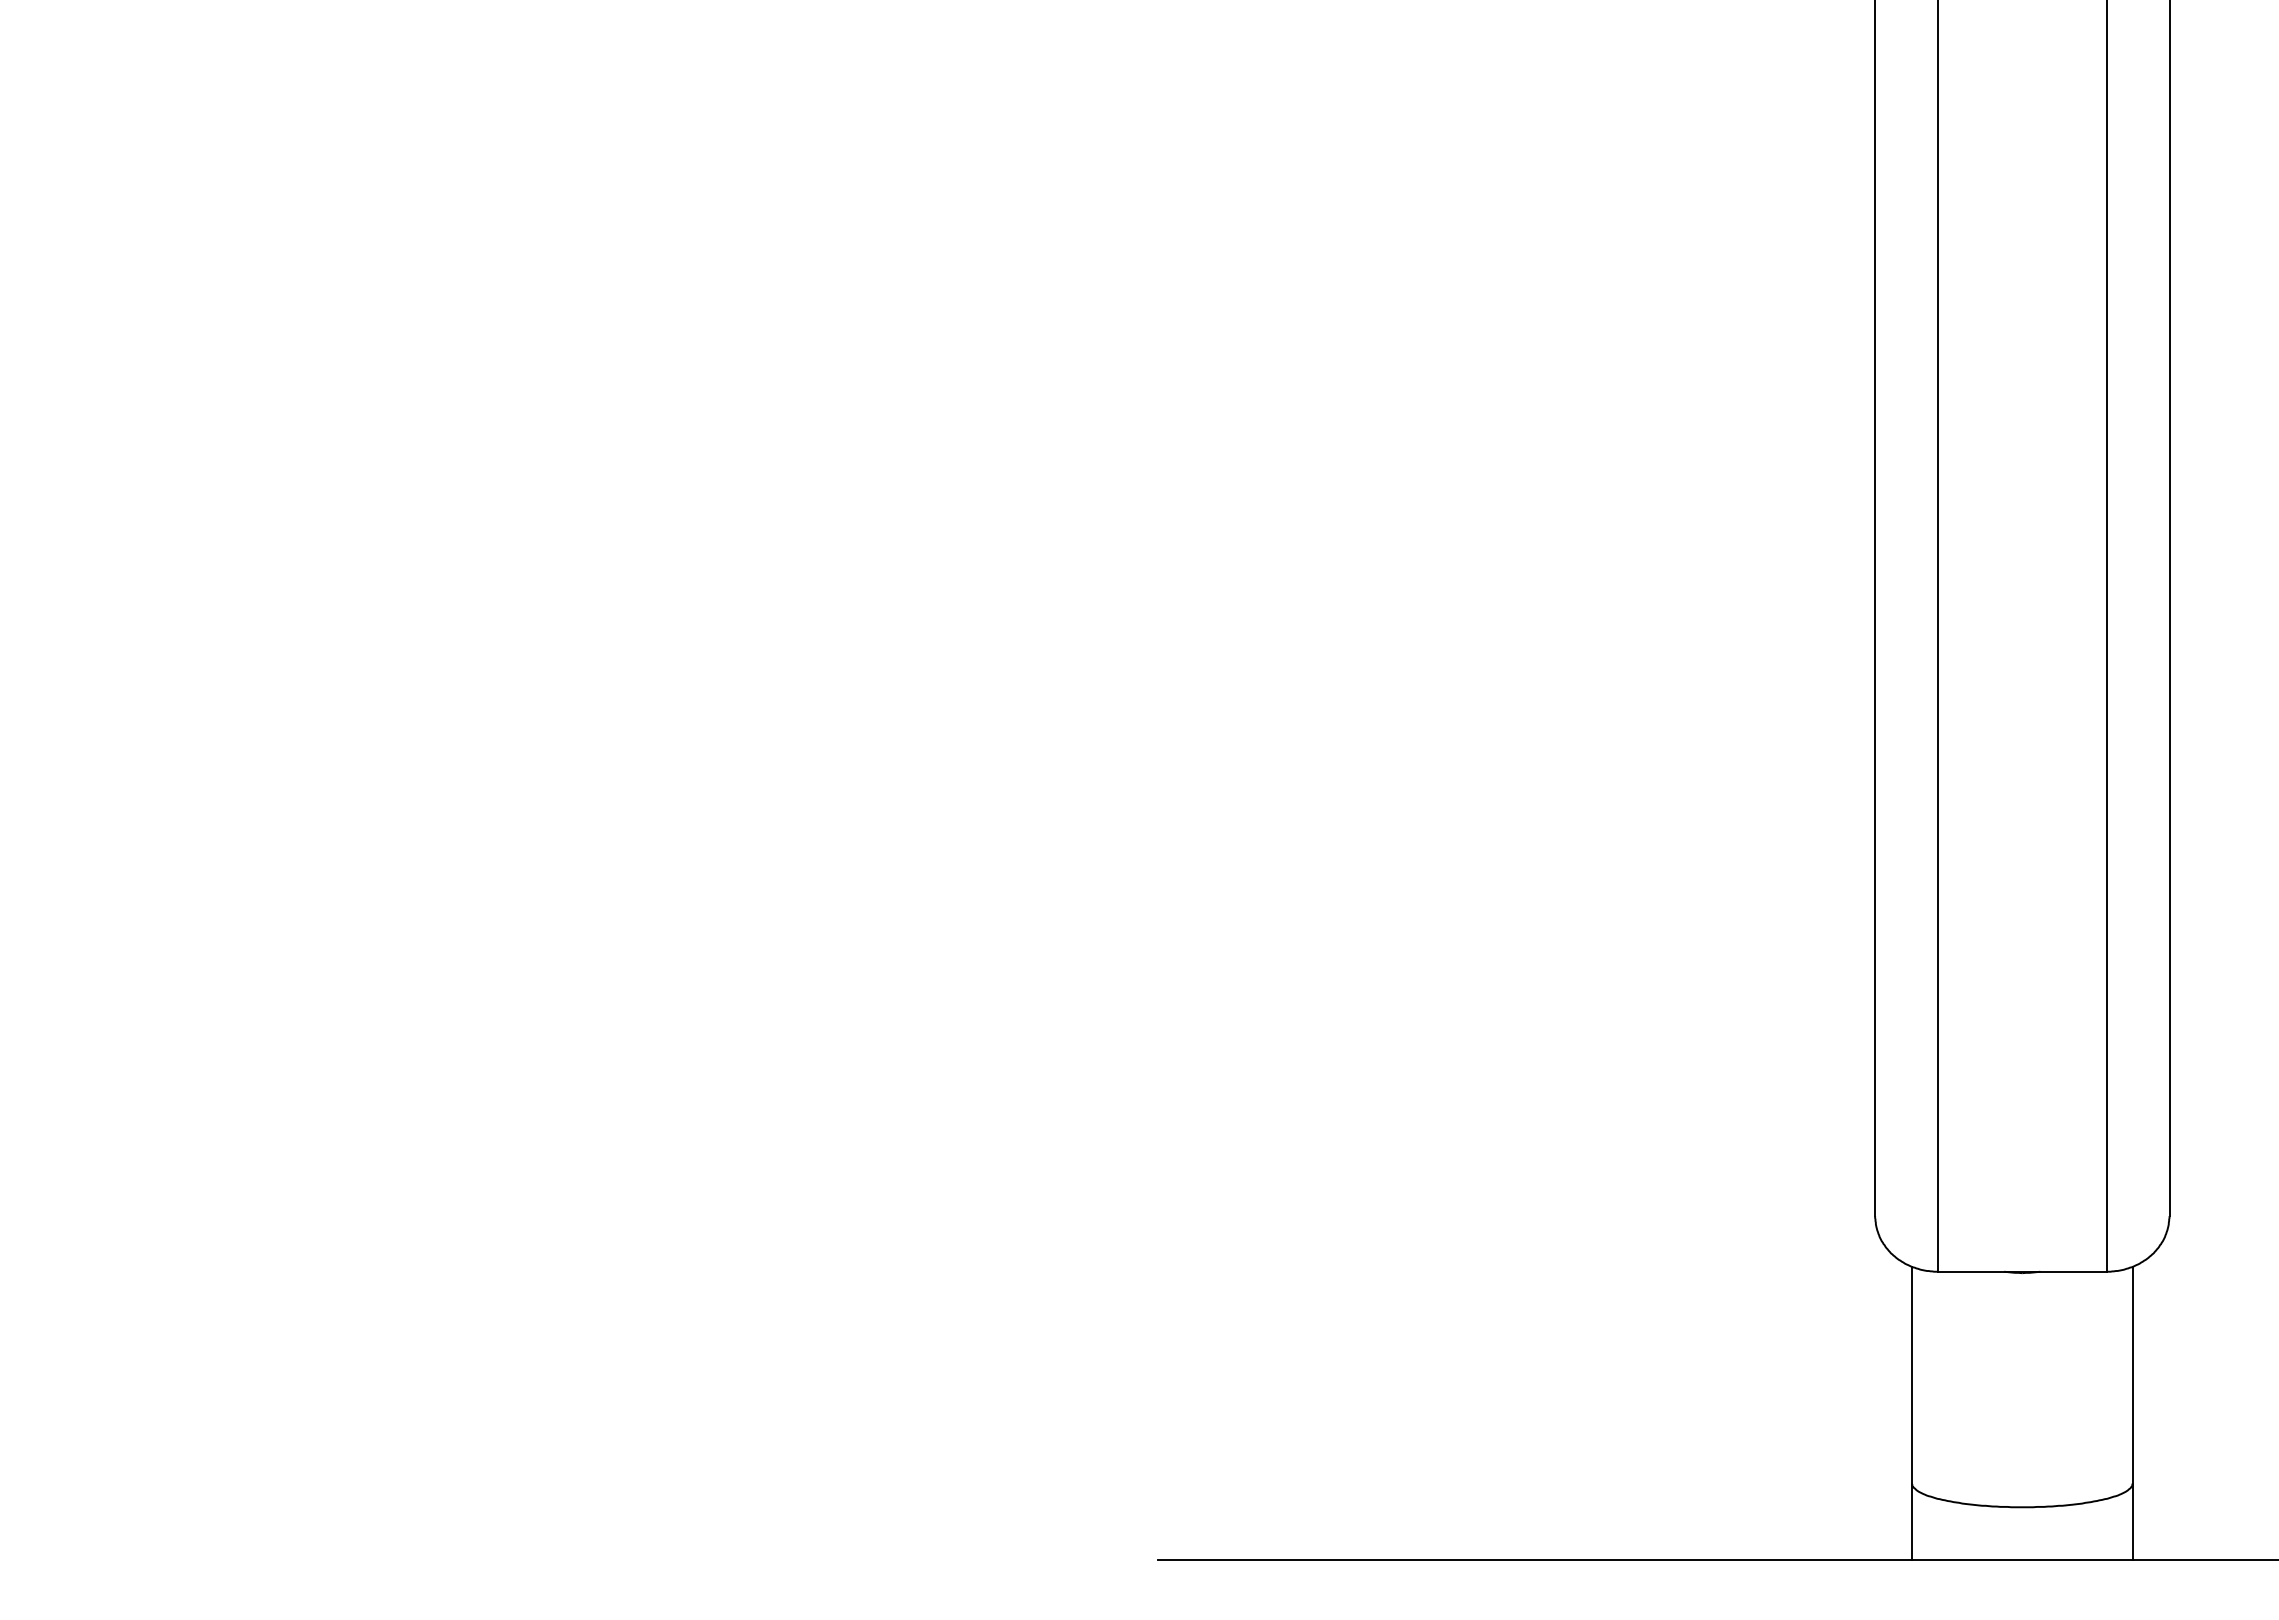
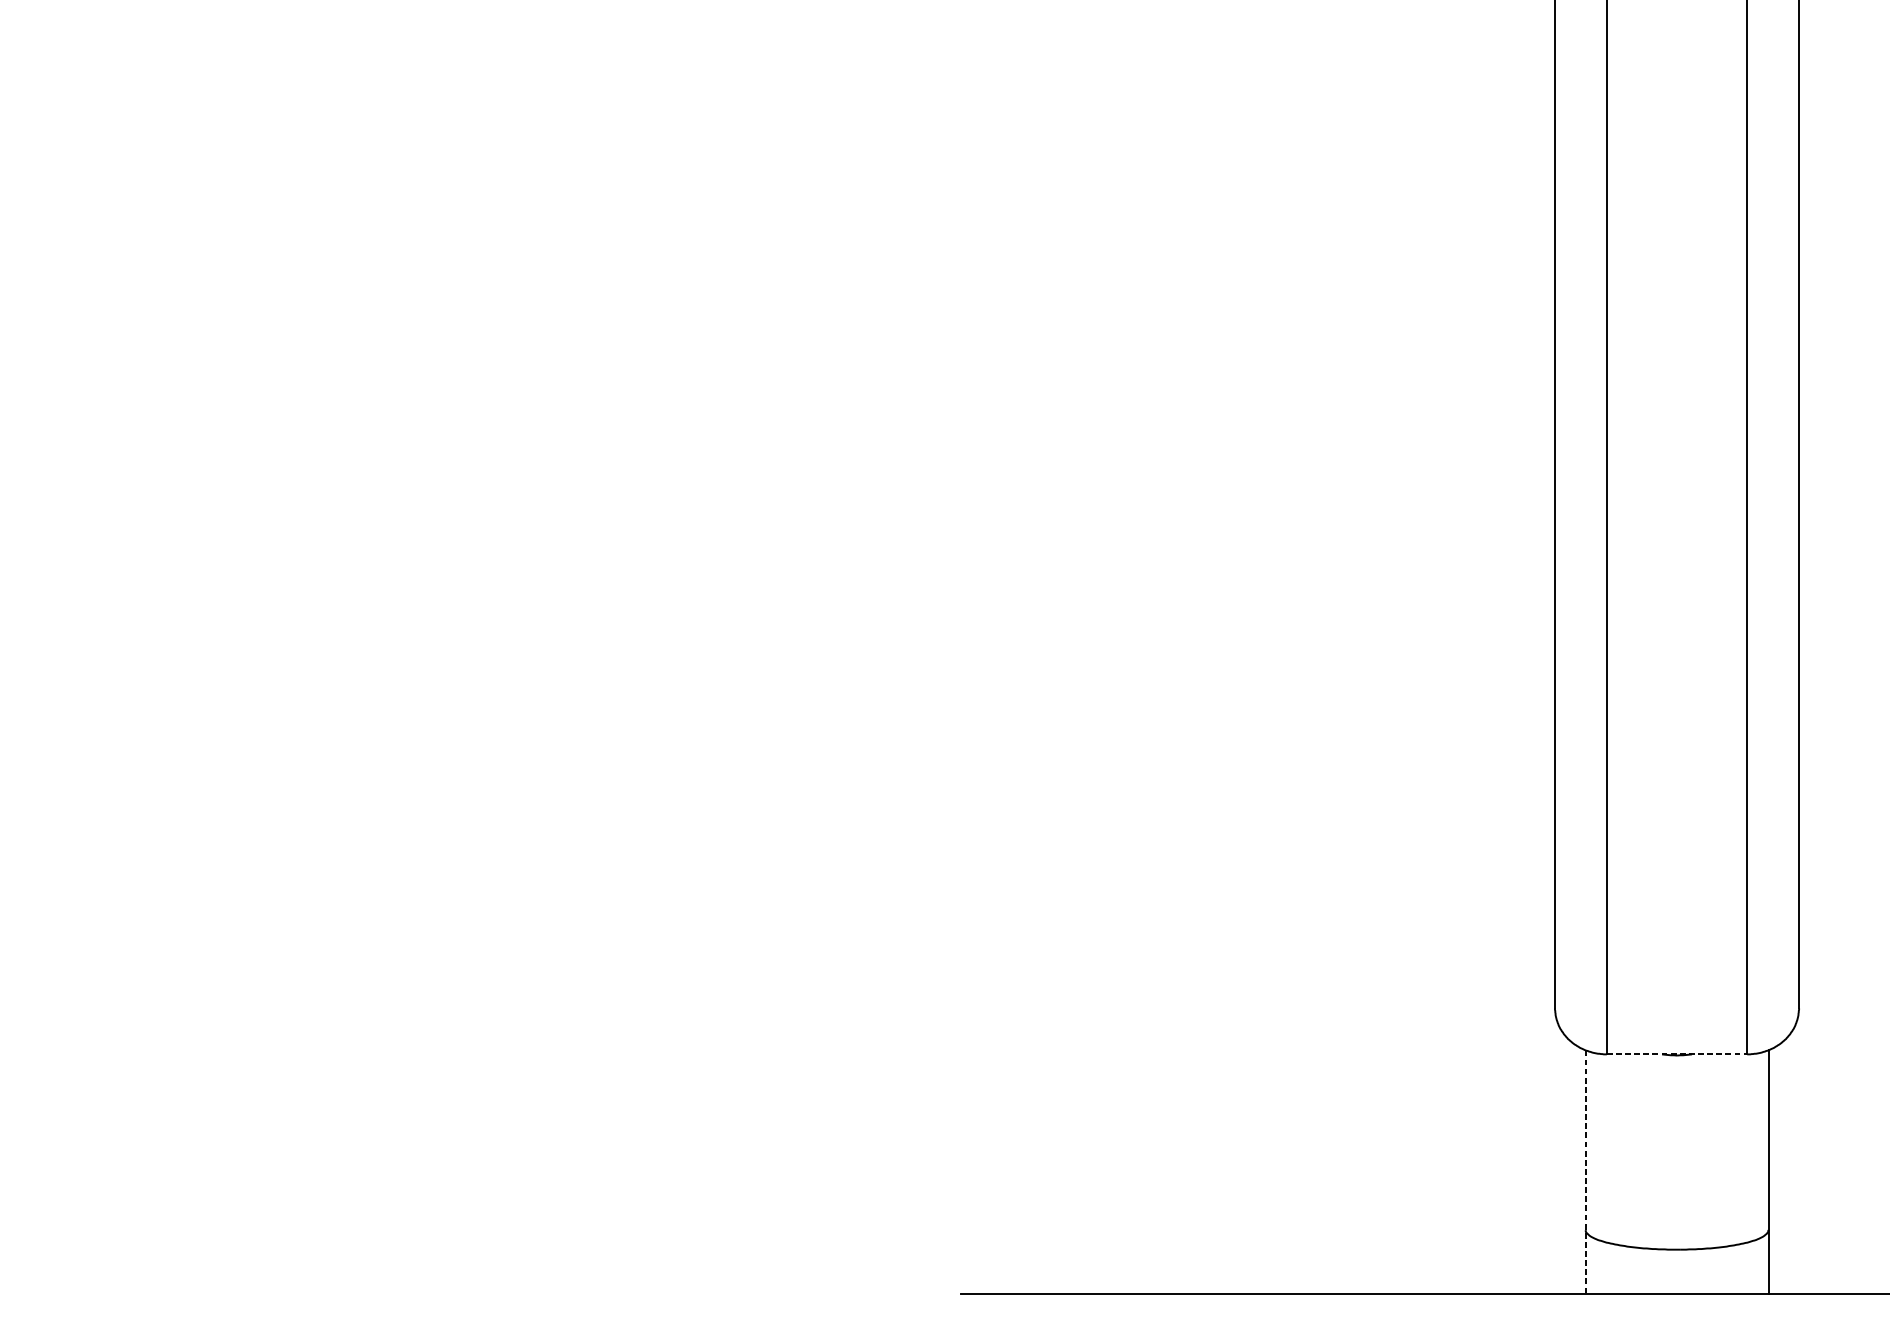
line: (2022, 1271) -> (1677, 1054), solid -> dashed
line: (1911, 1413) -> (1585, 1171), solid -> dashed

